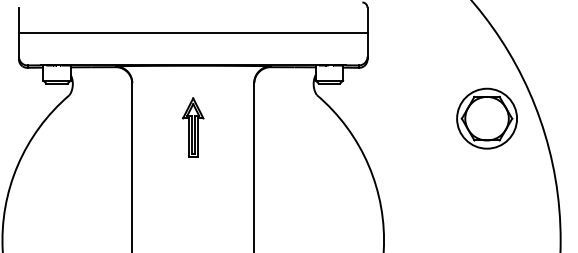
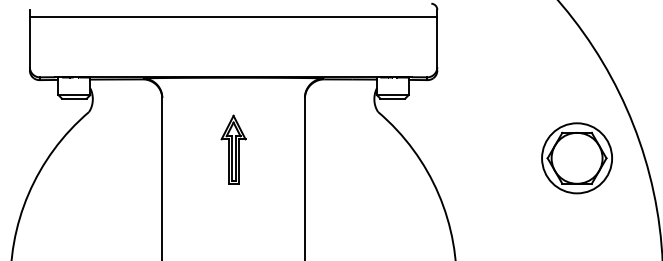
line: (193, 33) -> (233, 17), moved
part: (486, 118) -> (576, 158), moved

